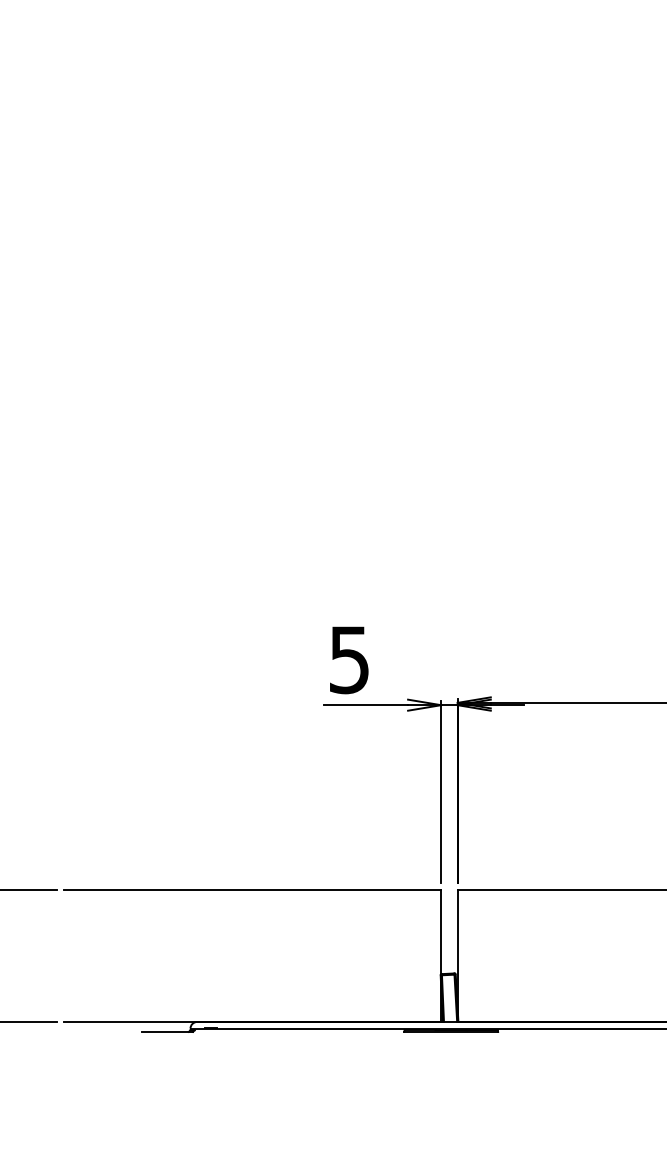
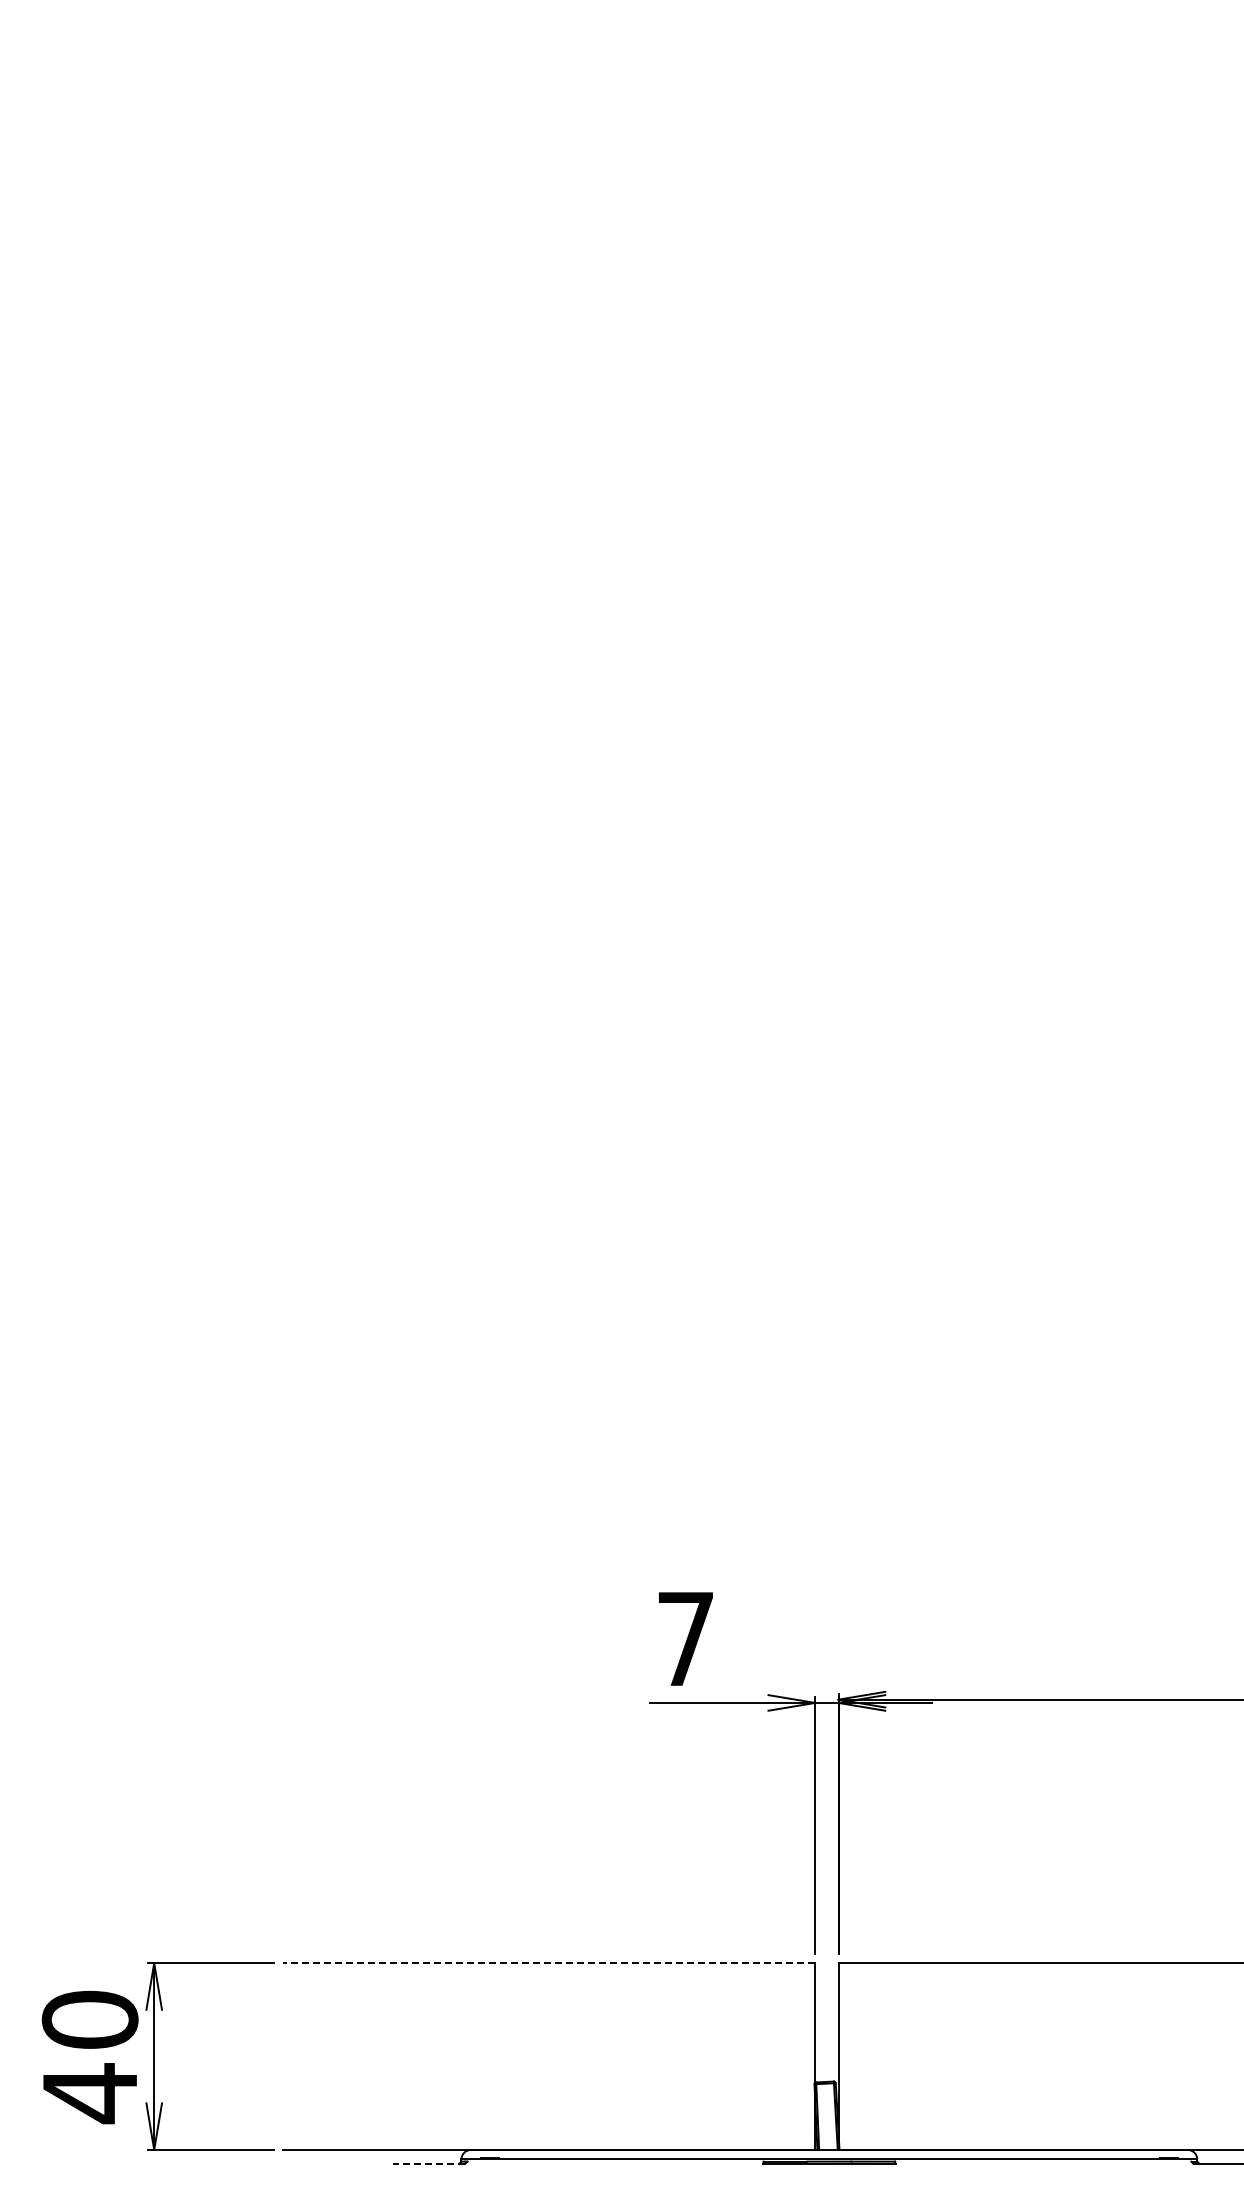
text: (349, 660) -> (685, 1639), 5 -> 7
line: (252, 889) -> (548, 1963), solid -> dashed
line: (167, 1031) -> (428, 2163), solid -> dashed

